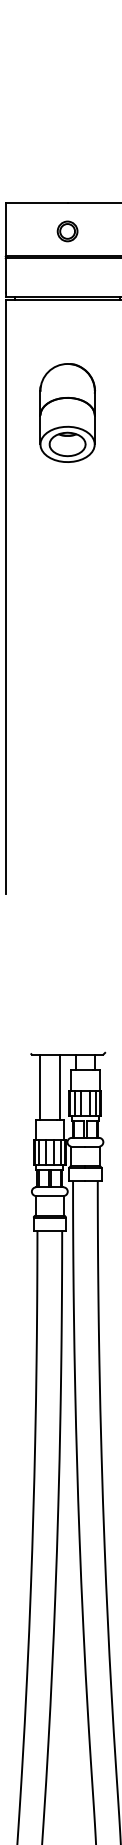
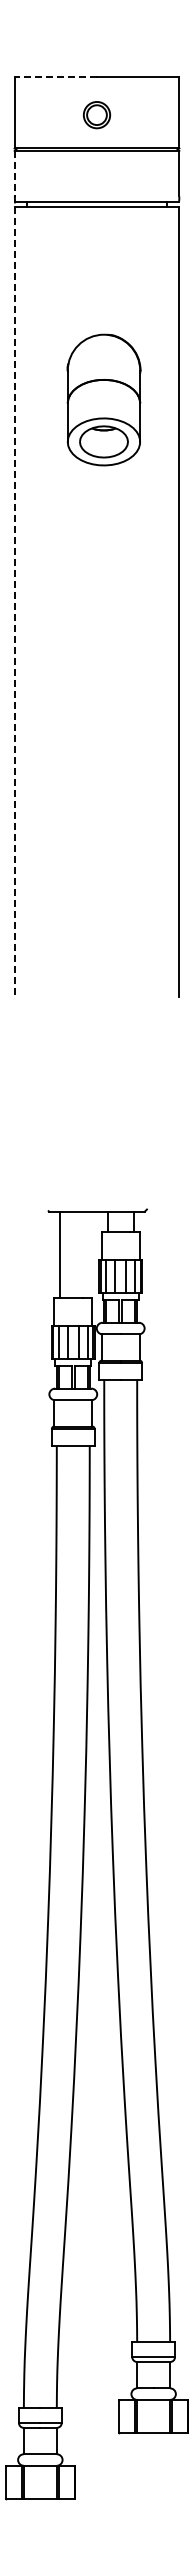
line: (36, 203) -> (55, 77), solid -> dashed
line: (5, 275) -> (14, 173), solid -> dashed
part: (67, 412) -> (103, 399), moved
line: (6, 597) -> (15, 602), solid -> dashed
line: (59, 1086) -> (86, 1254), removed

